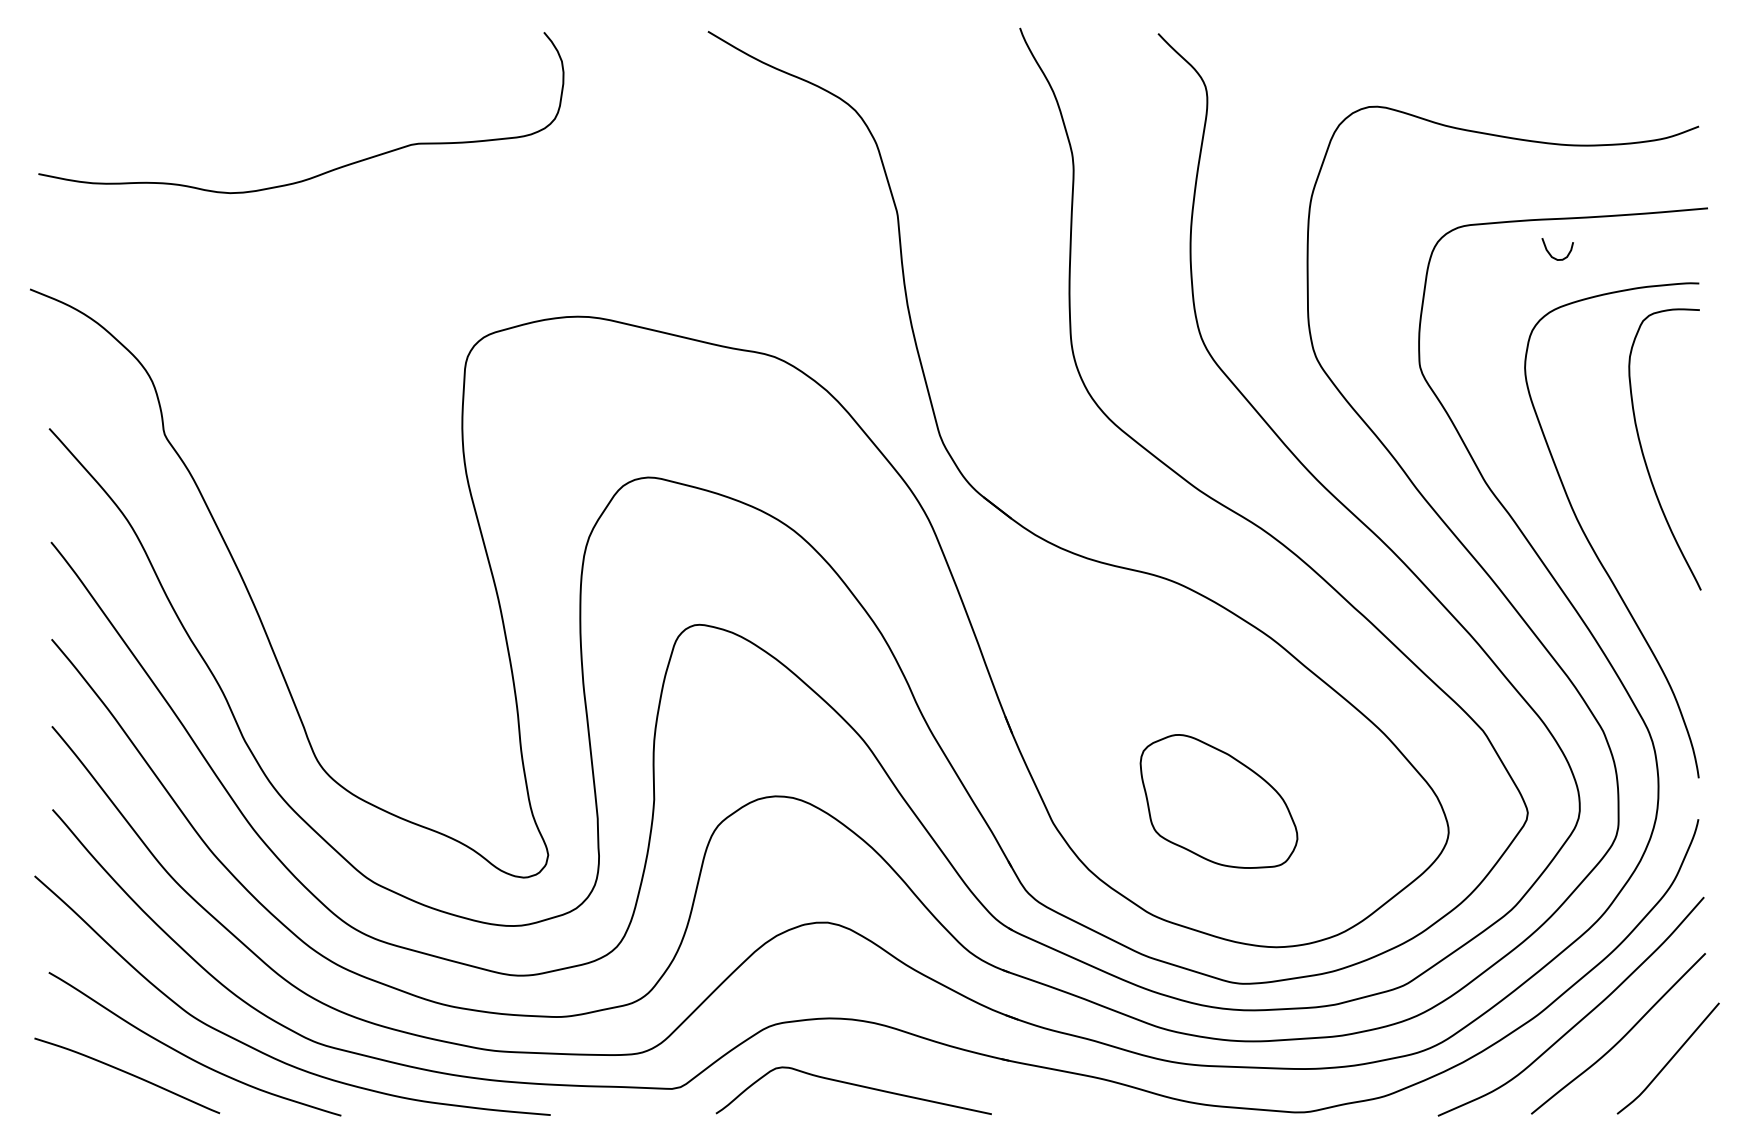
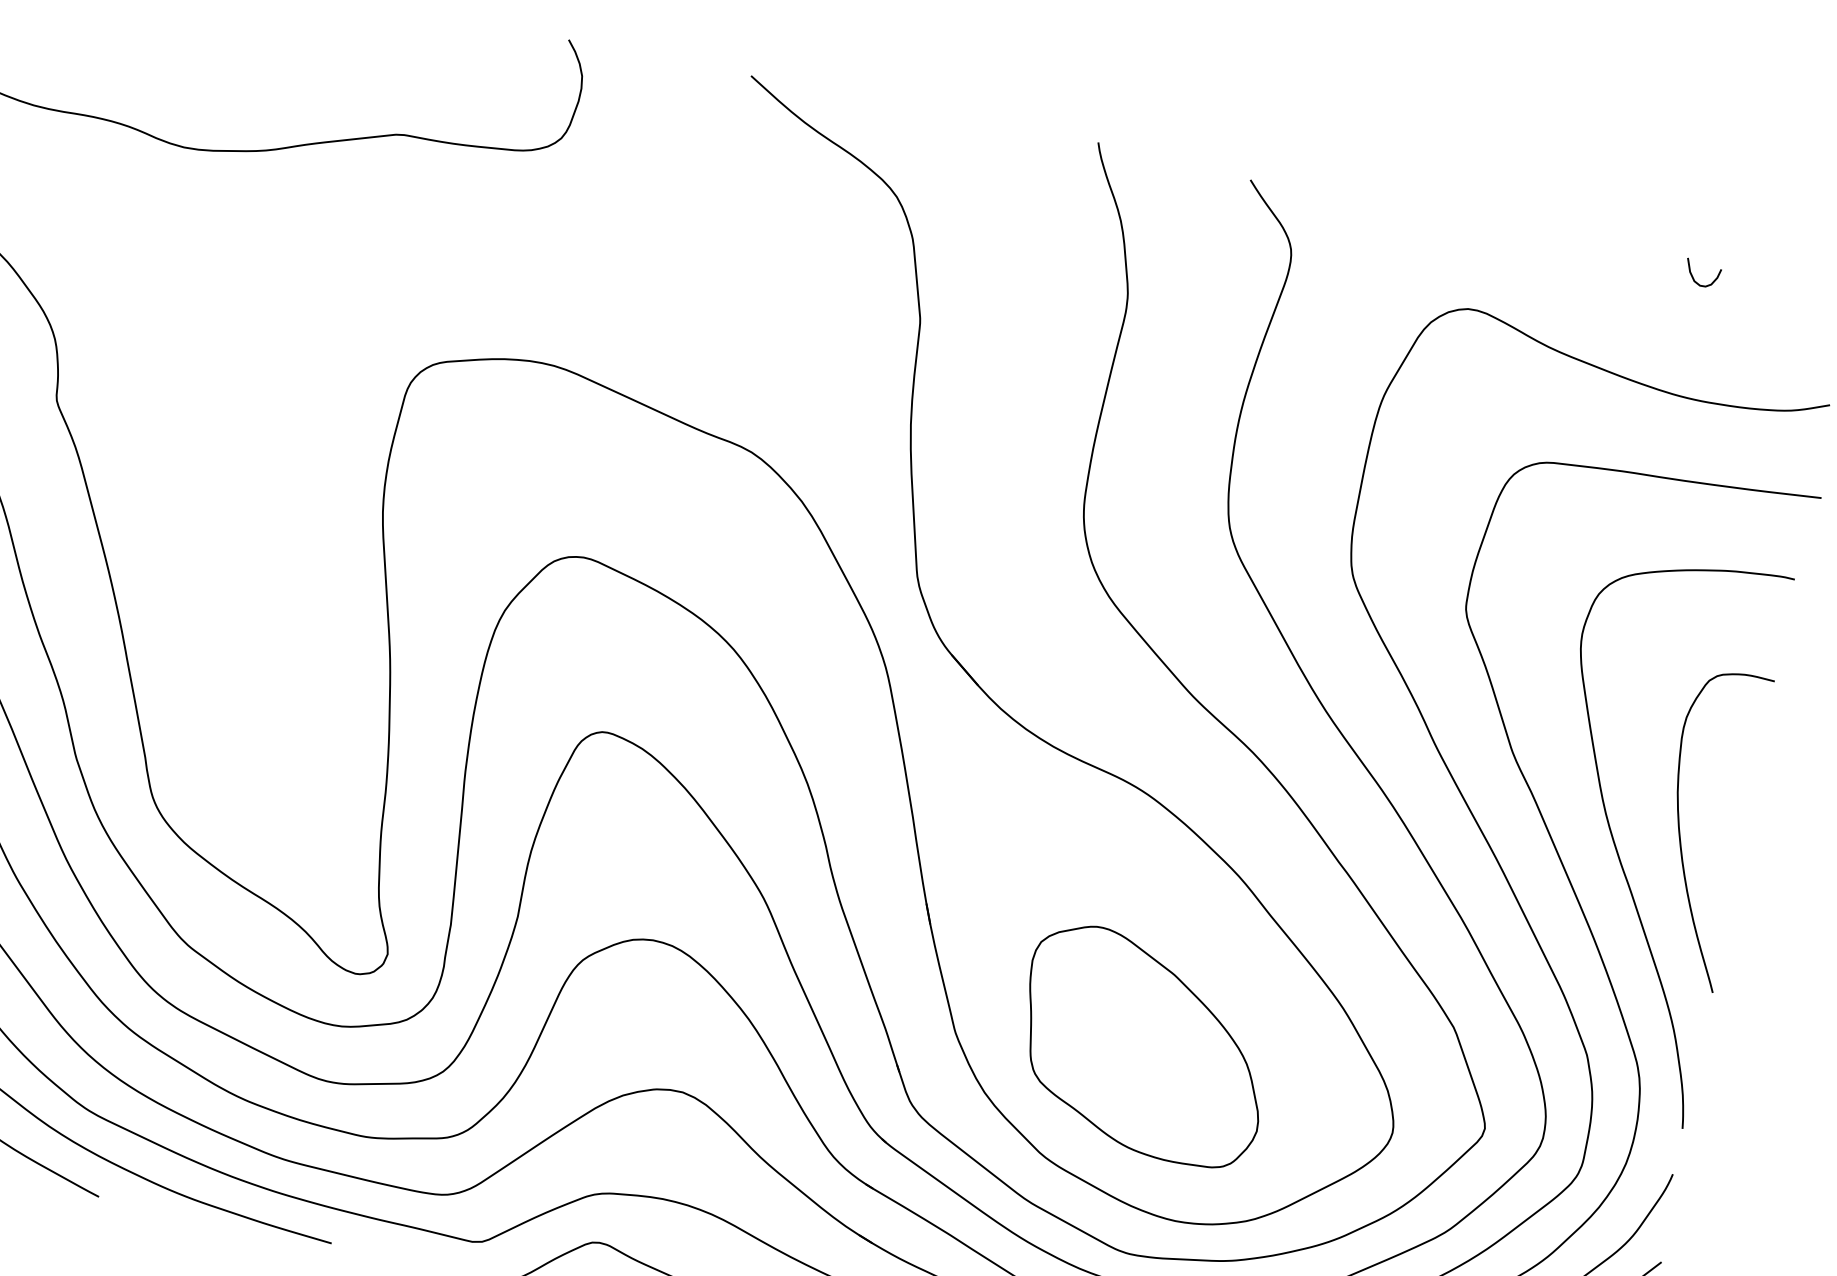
curve: (1551, 254) -> (1694, 278), moved
curve: (1644, 455) -> (1680, 830), moved
part: (1218, 801) -> (1143, 1046), size x1.43

